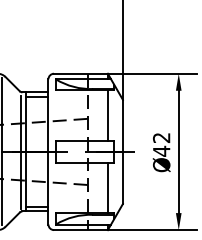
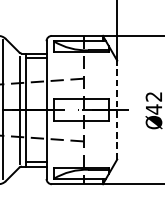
line: (107, 115) -> (102, 75), removed
line: (122, 151) -> (116, 109), solid -> dashed
line: (107, 188) -> (102, 144), removed

